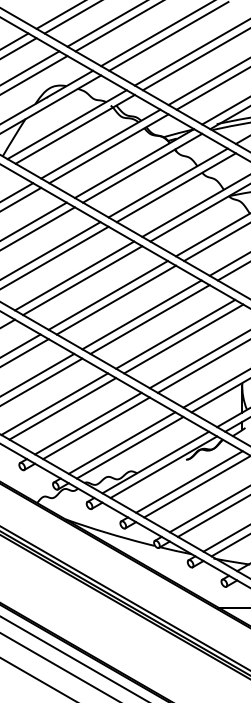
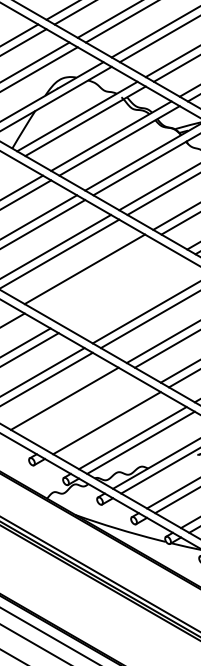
line: (82, 280) -> (92, 273), removed
line: (107, 295) -> (118, 289), removed
line: (116, 299) -> (127, 293), removed
line: (62, 408) -> (72, 403), removed
line: (88, 423) -> (98, 418), removed

